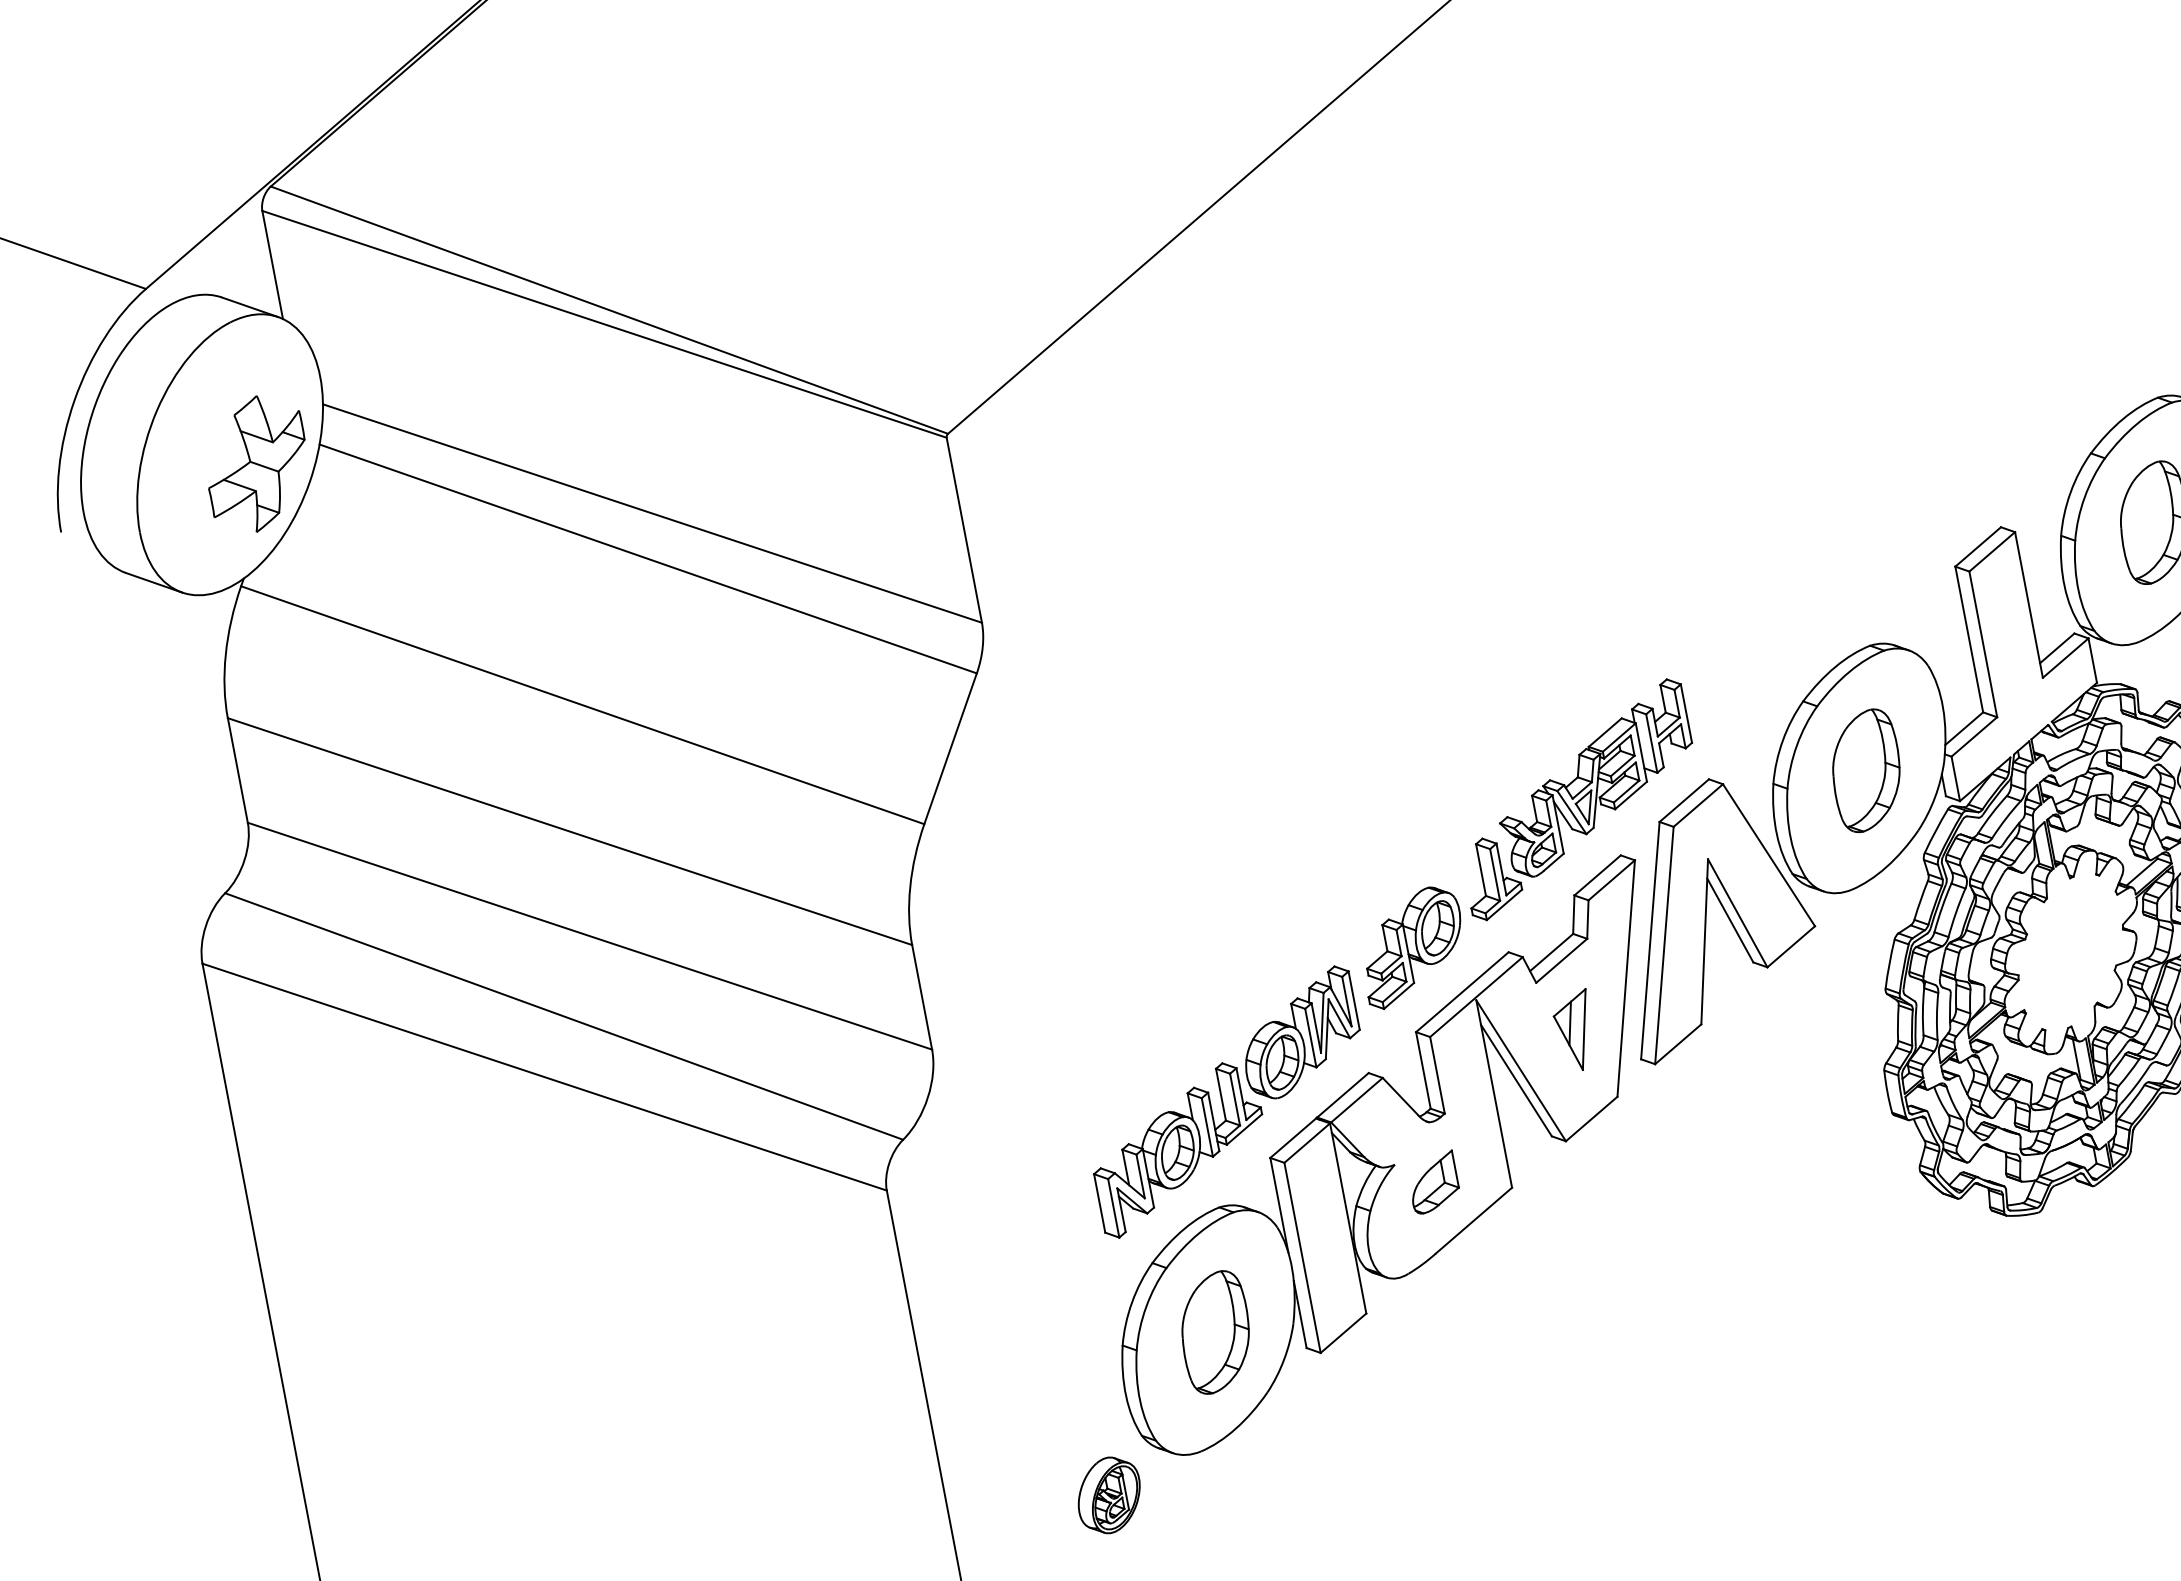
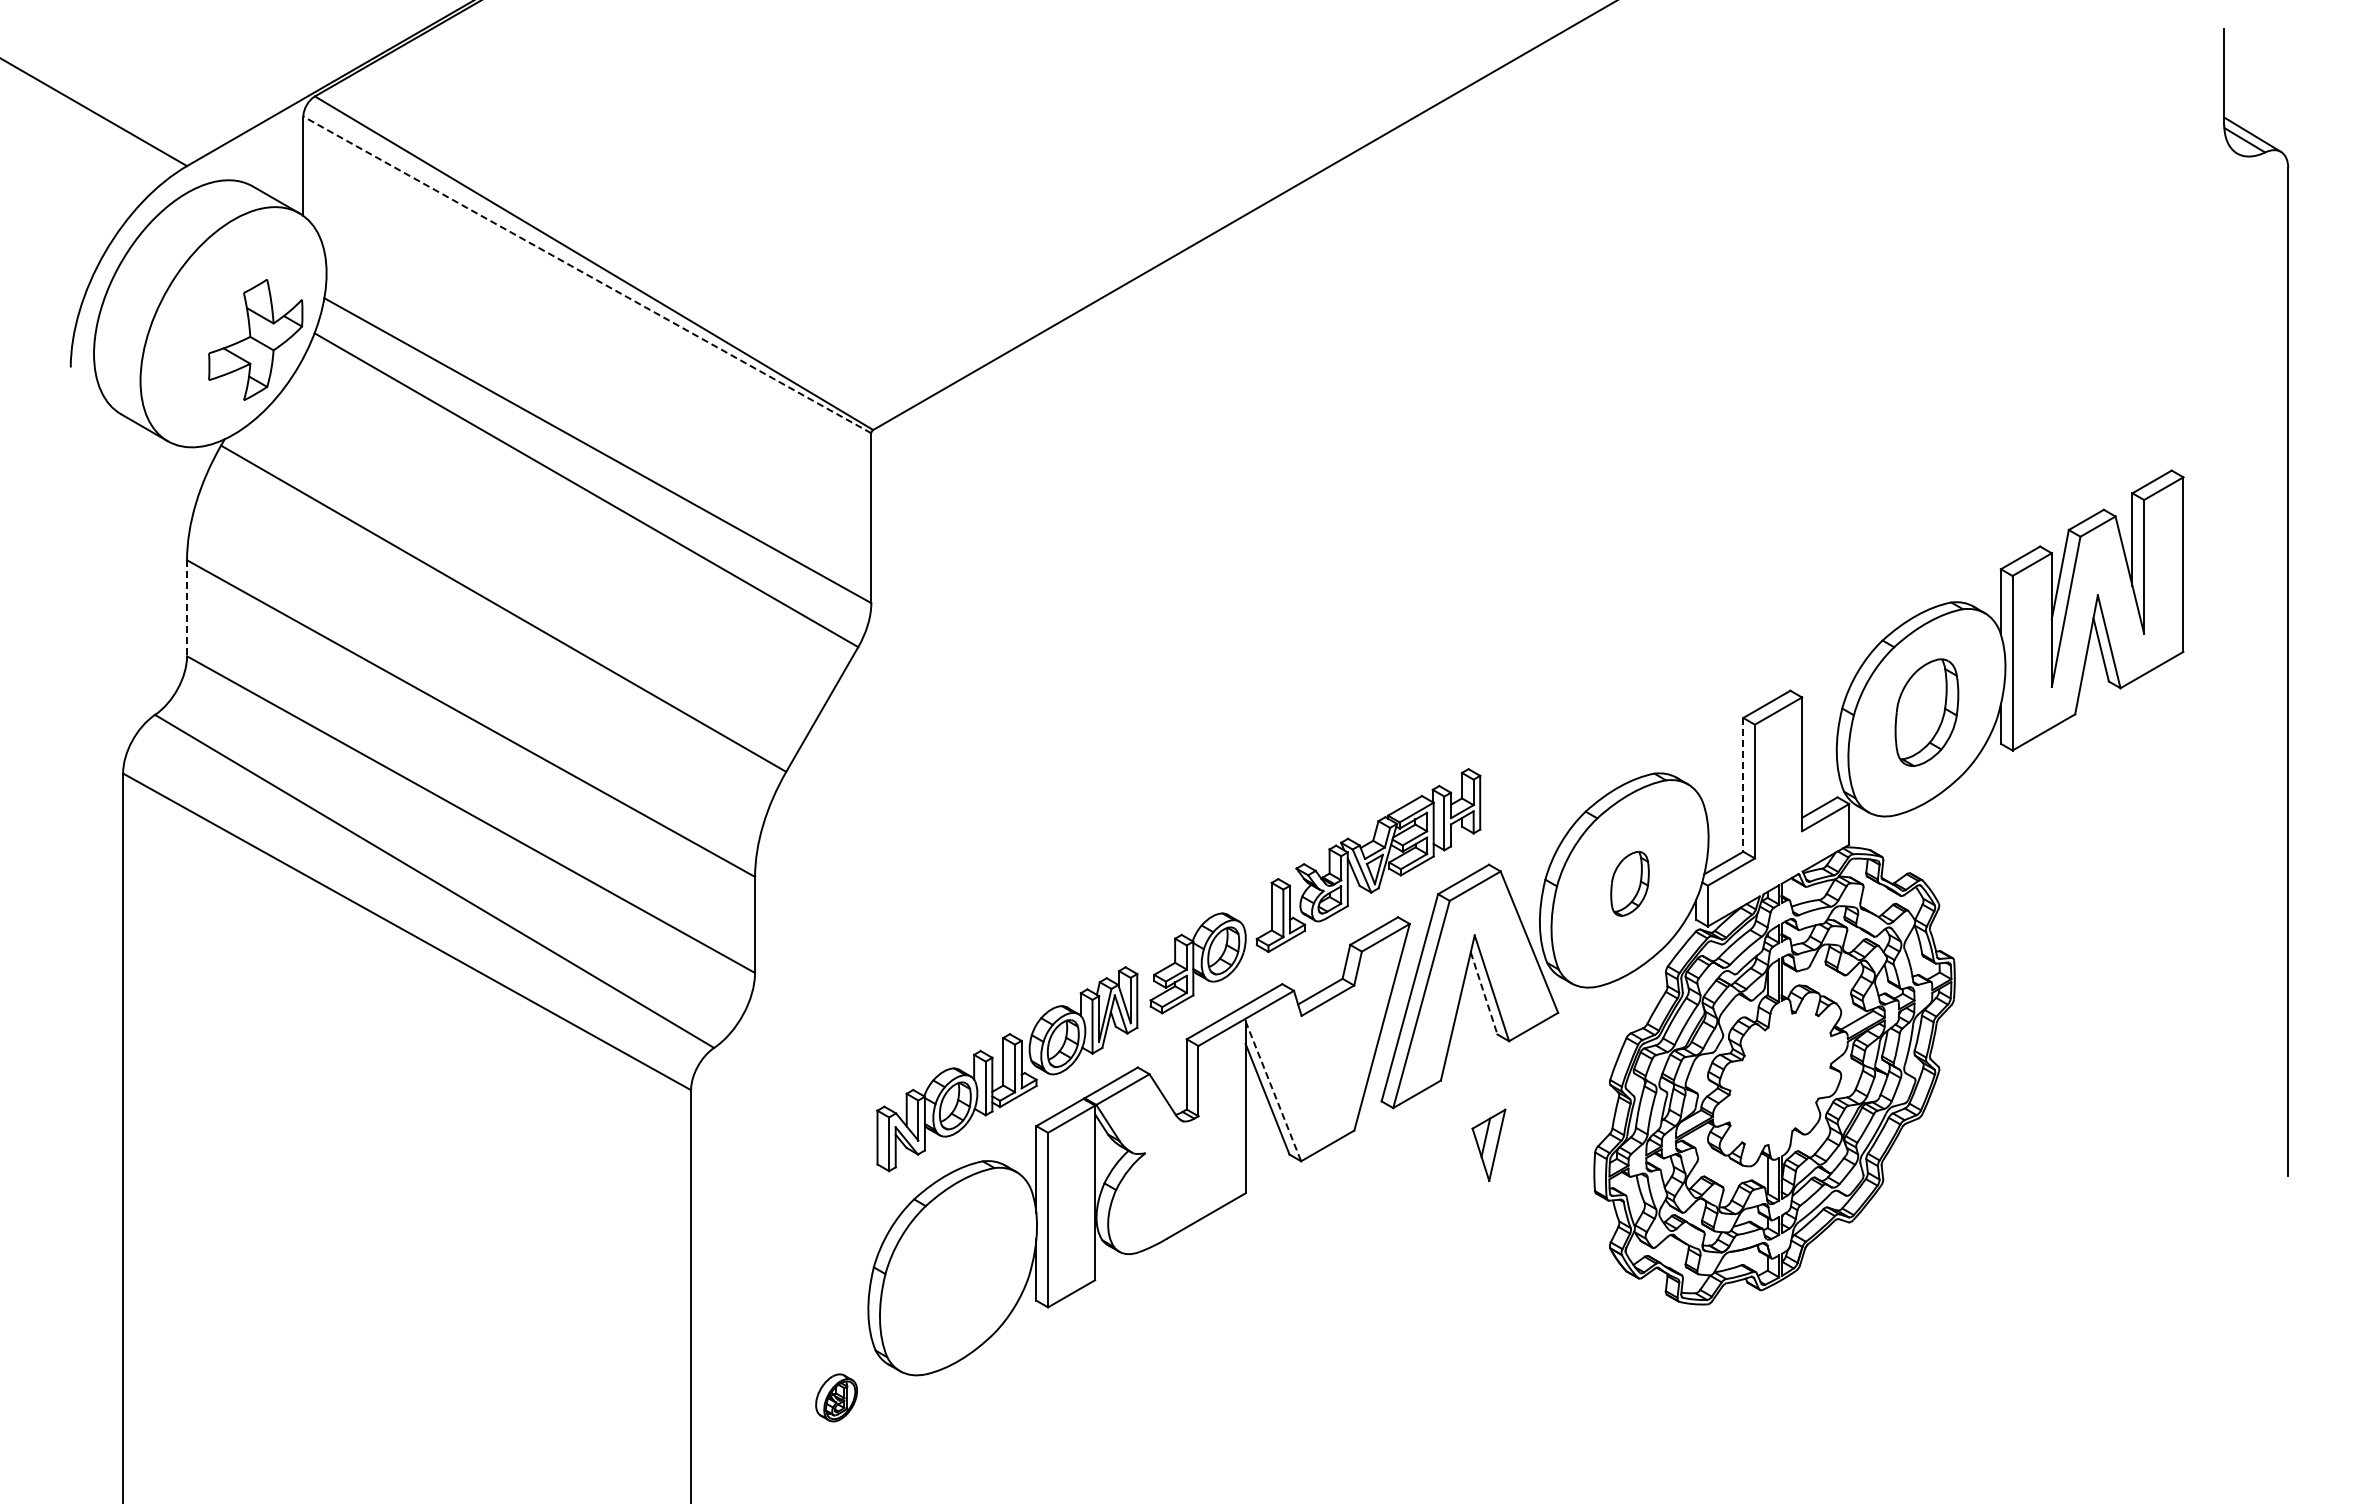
line: (603, 324) -> (586, 274), solid -> dashed
line: (1969, 639) -> (1743, 784), solid -> dashed
line: (238, 770) -> (187, 608), solid -> dashed
part: (1865, 770) -> (1629, 883), size x0.6
line: (1730, 920) -> (1484, 993), solid -> dashed
part: (1574, 1030) -> (1488, 1144), moved
line: (1521, 1071) -> (1273, 1091), solid -> dashed
part: (1433, 1182) -> (1176, 1175), removed
part: (1215, 1332) -> (958, 1271), removed
part: (1109, 1495) -> (836, 1397), size x0.7

